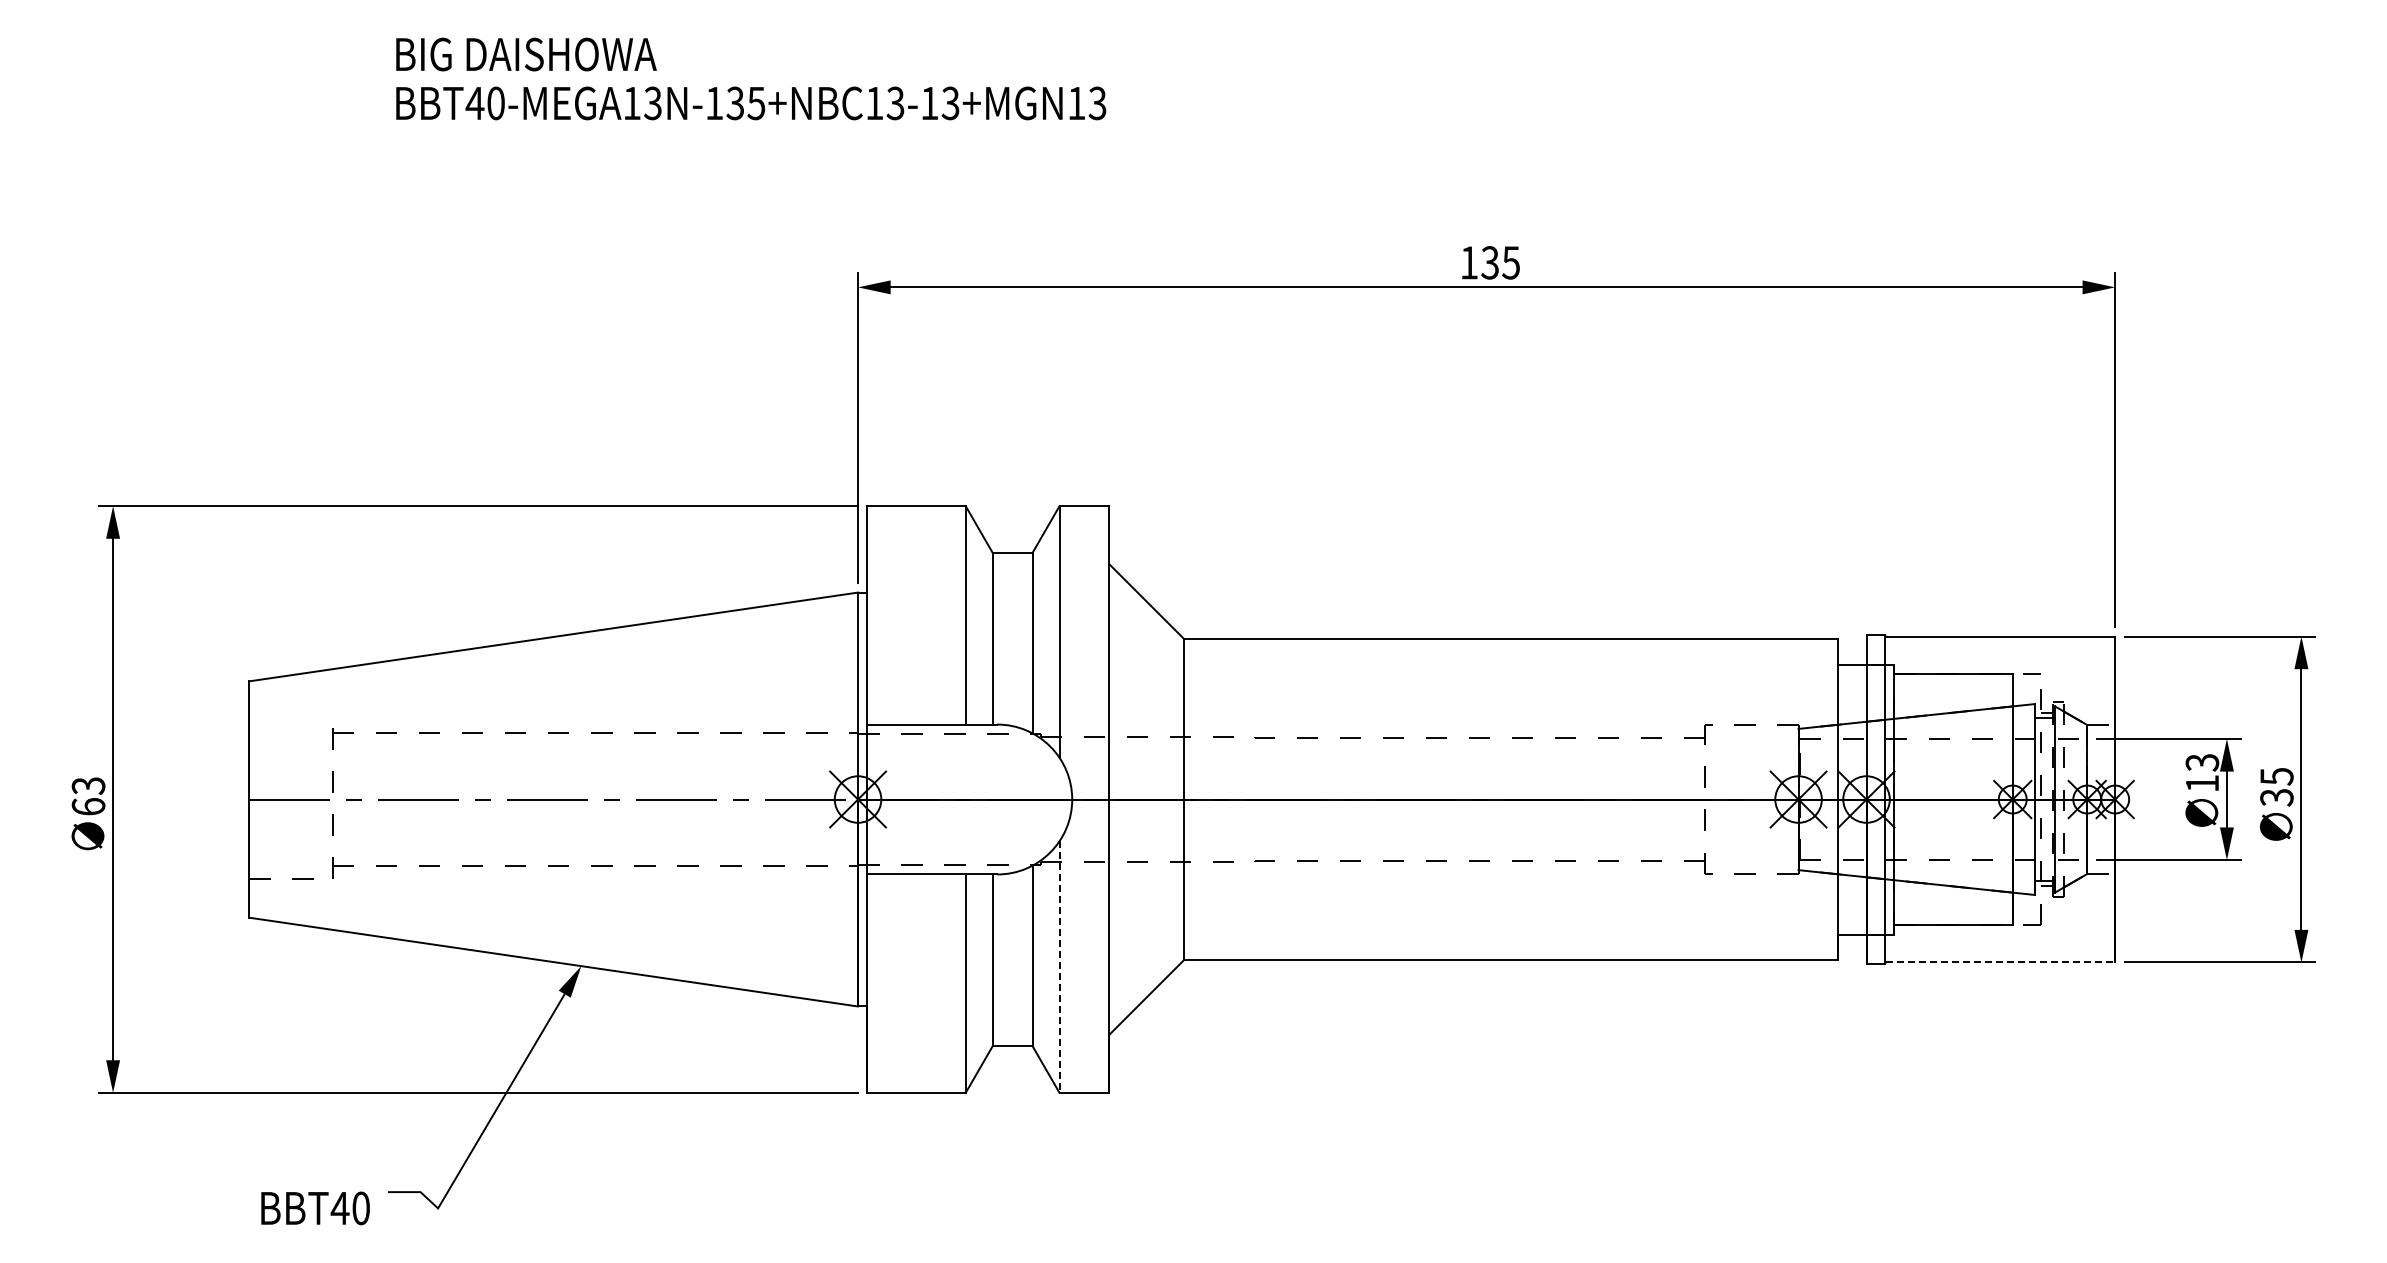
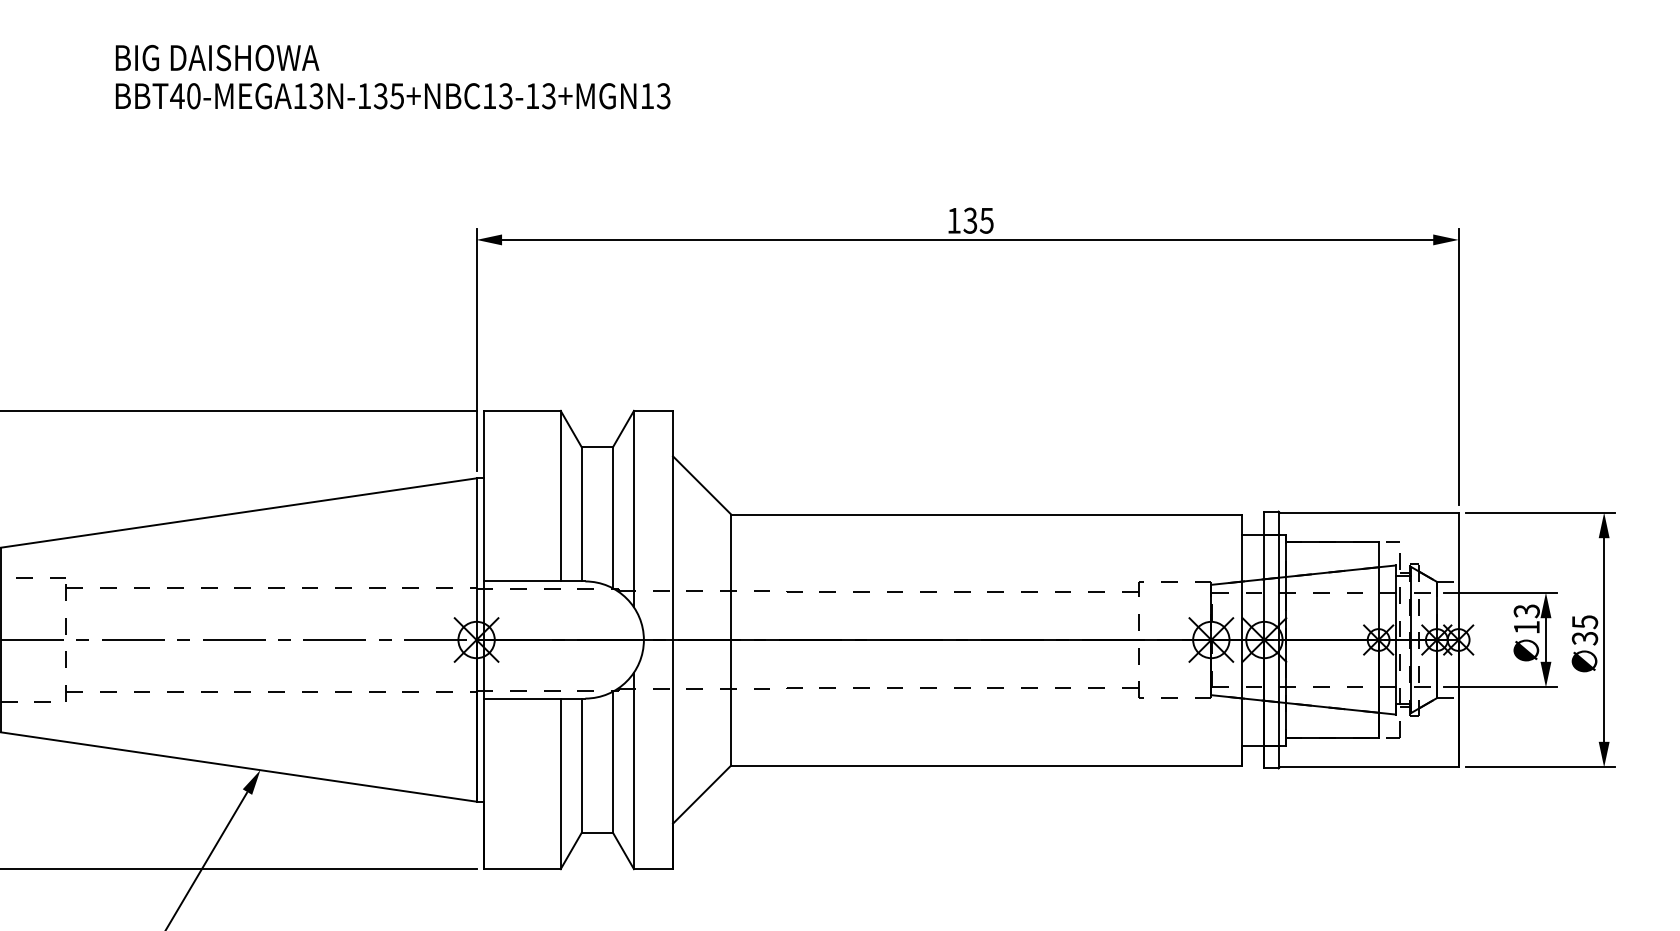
line: (289, 719) -> (32, 577), added
line: (2000, 962) -> (1369, 767), dashed -> solid
line: (1059, 967) -> (633, 771), dashed -> solid

